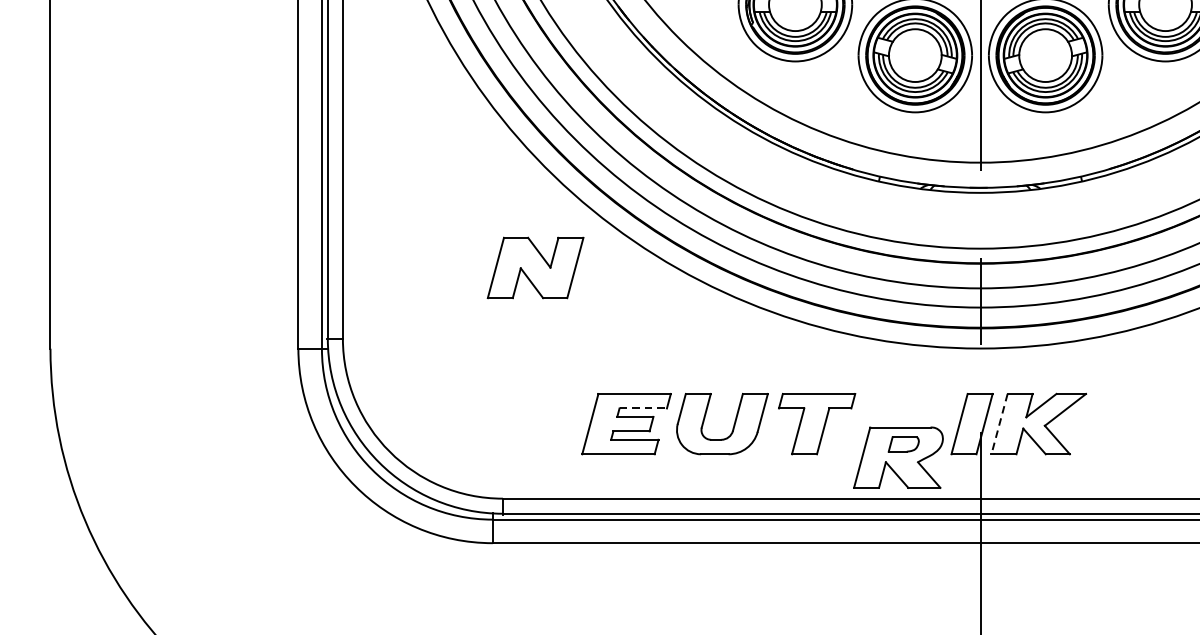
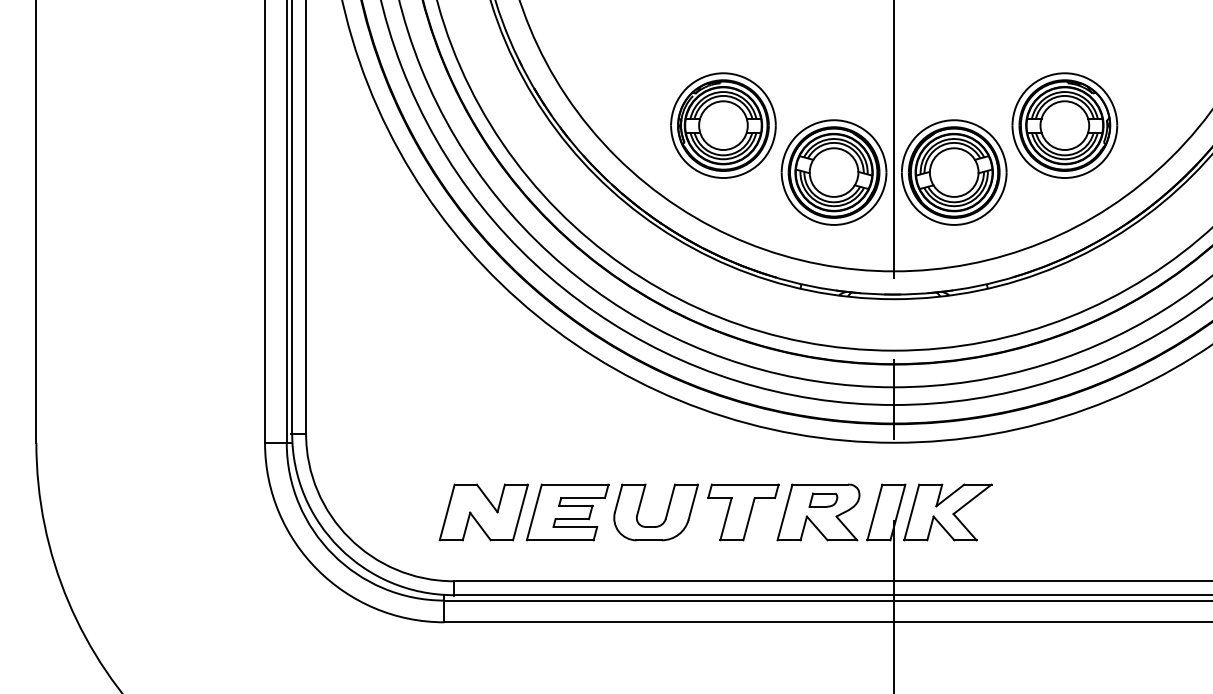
part: (535, 268) -> (483, 512), moved
line: (643, 408) -> (583, 498), dashed -> solid
line: (999, 424) -> (911, 512), dashed -> solid
part: (898, 457) -> (818, 512), moved

